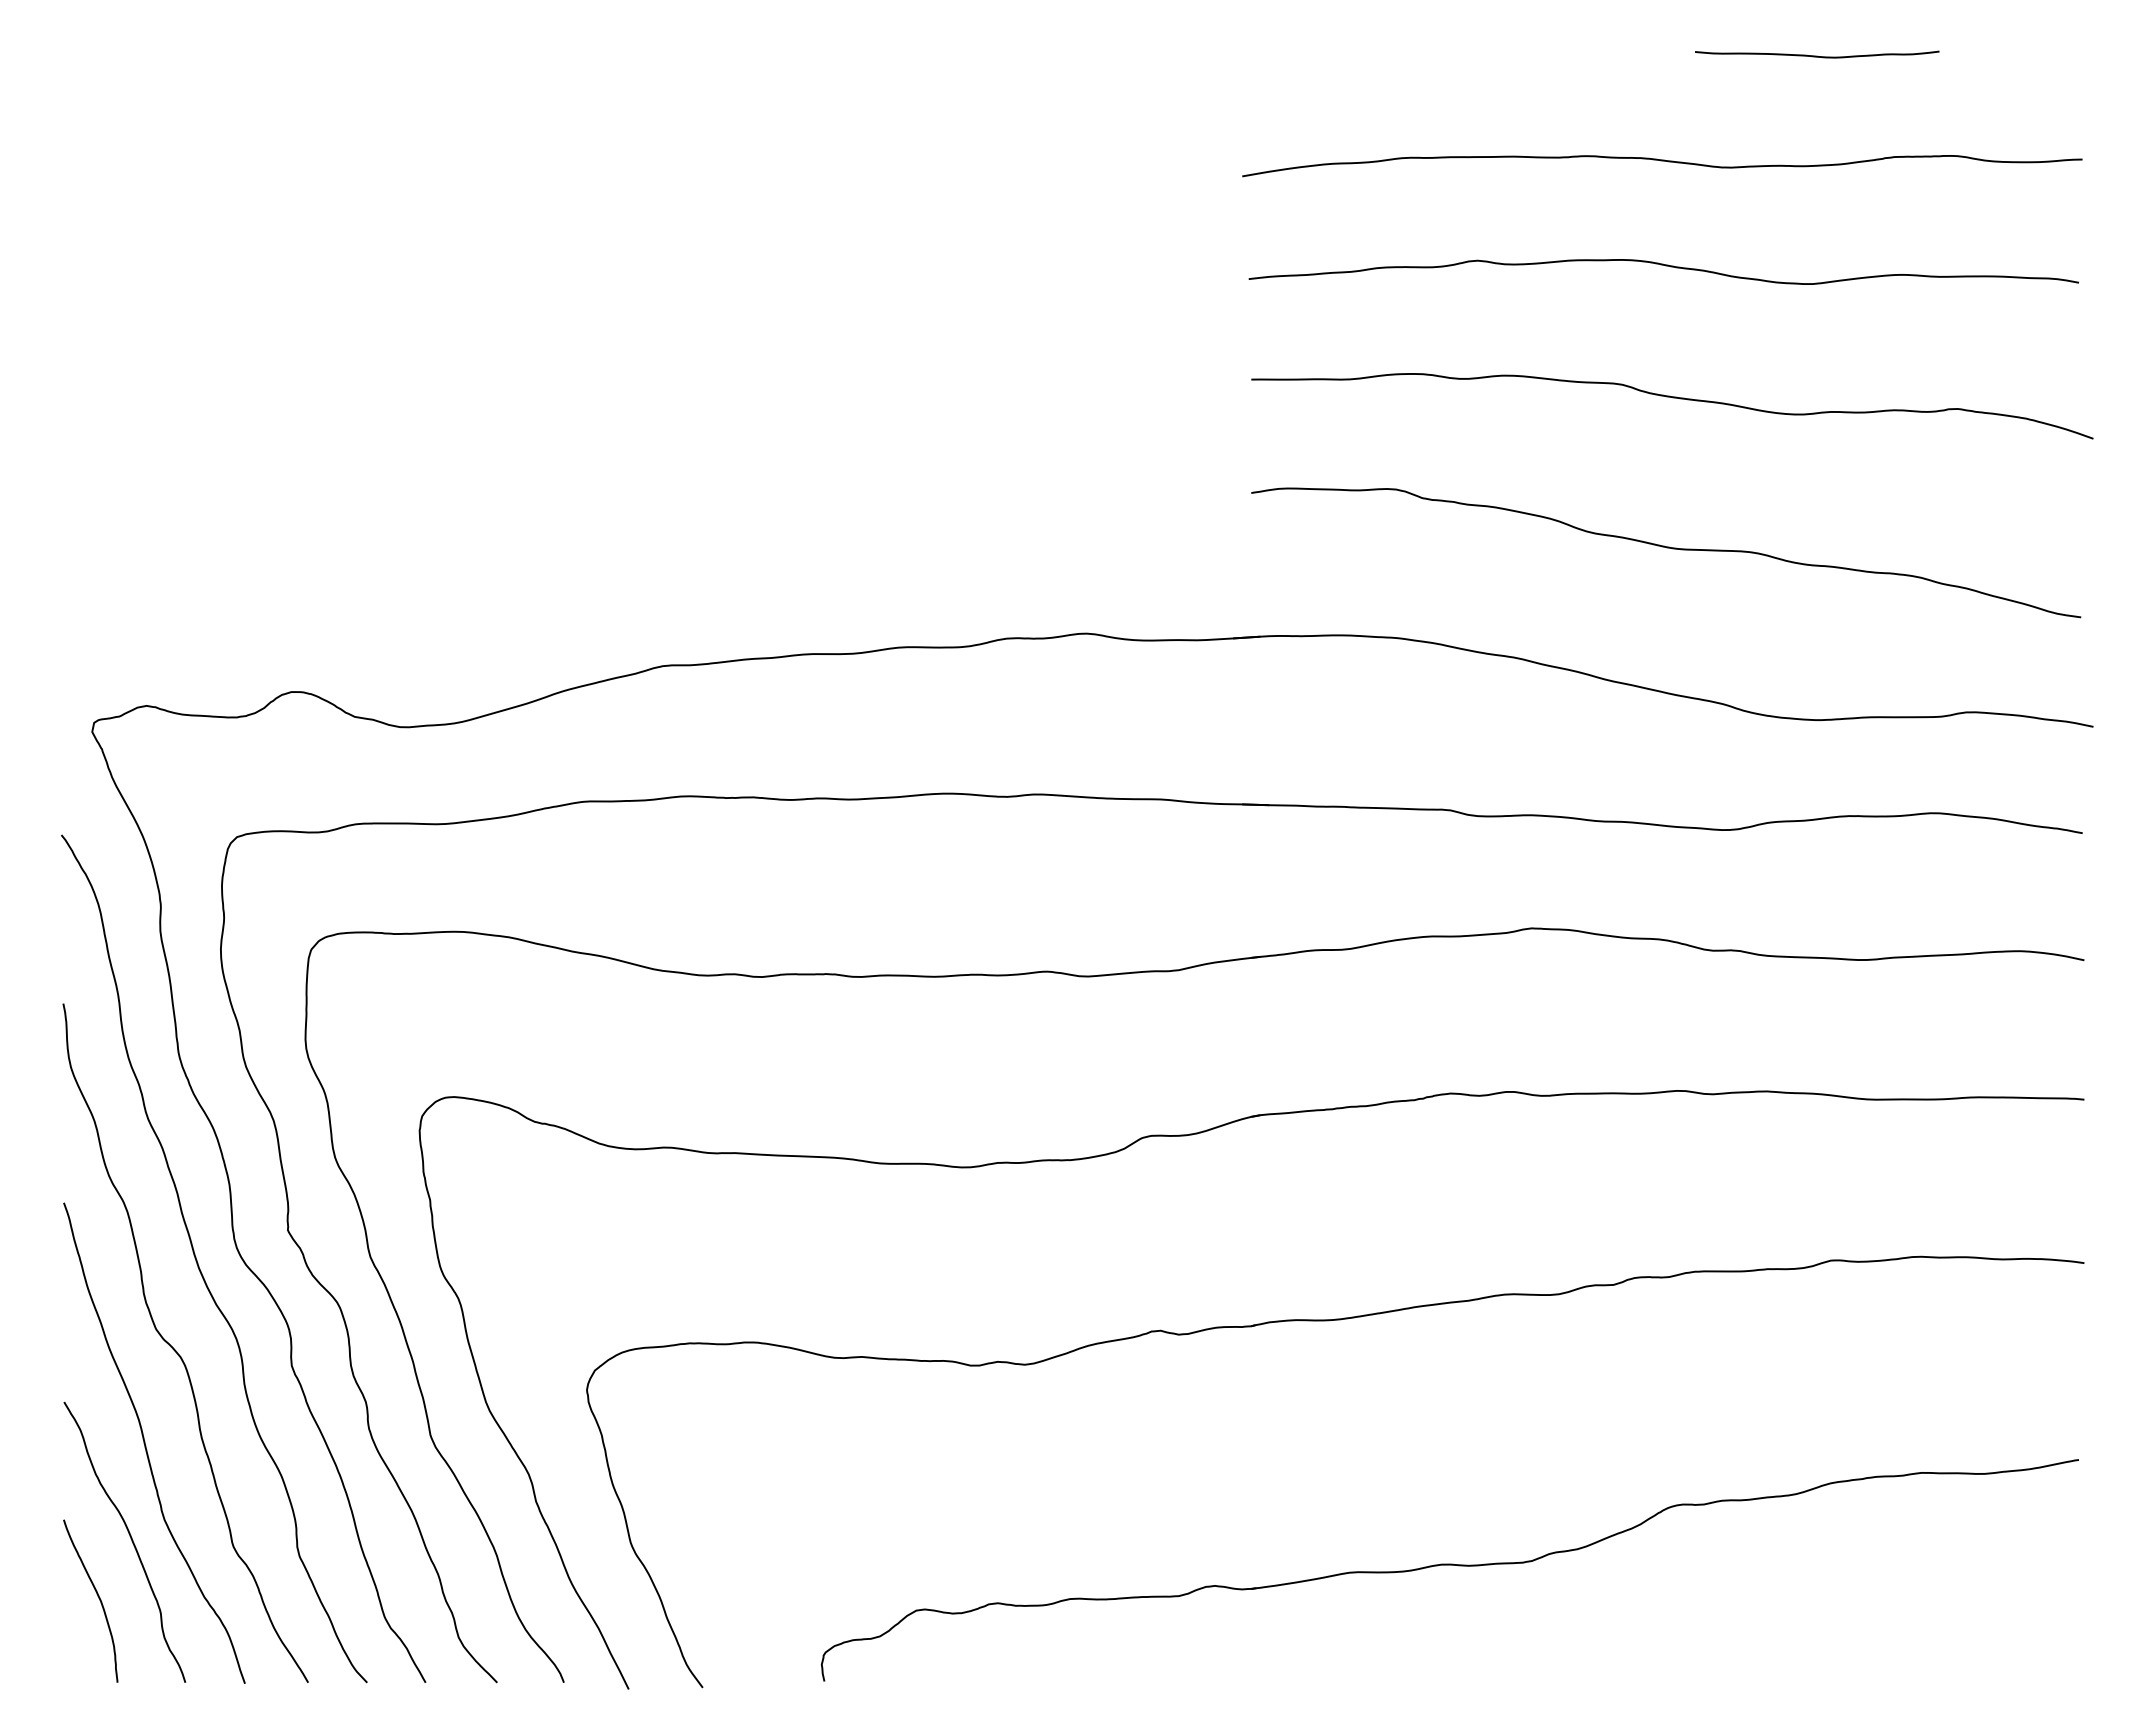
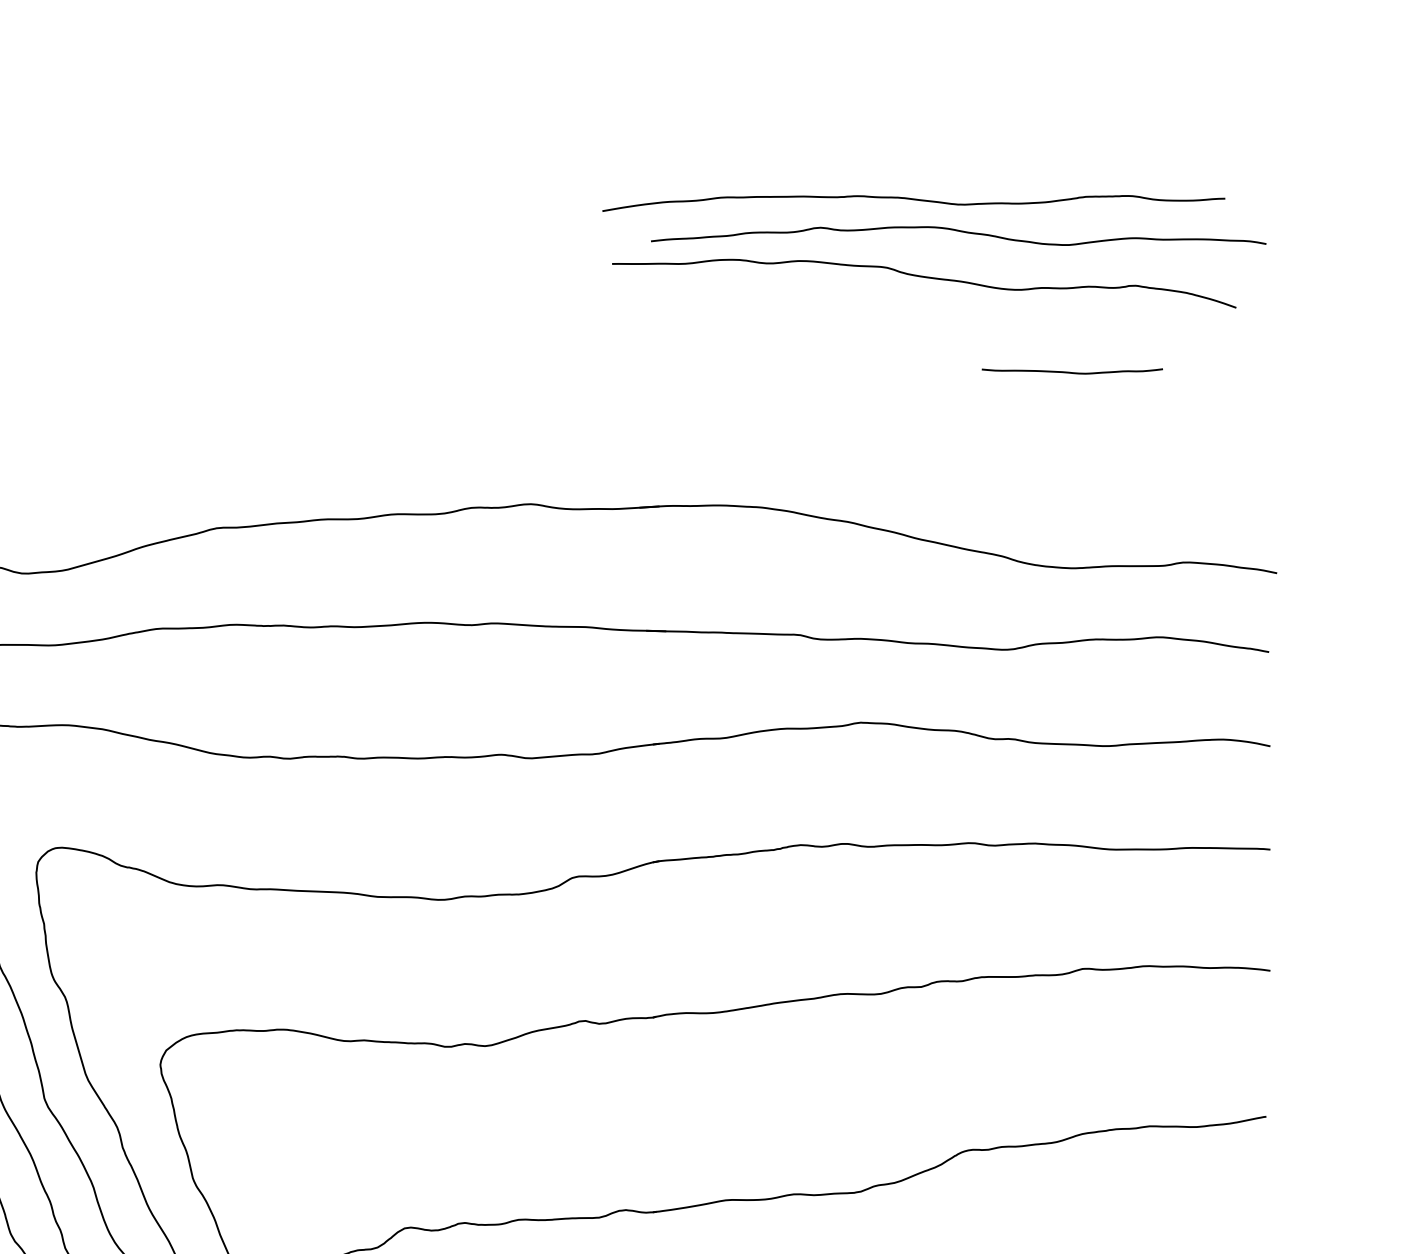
curve: (1817, 55) -> (1072, 372), moved
curve: (1662, 161) -> (913, 200), moved
curve: (1672, 398) -> (924, 277), moved
curve: (1666, 548) -> (960, 441), removed

